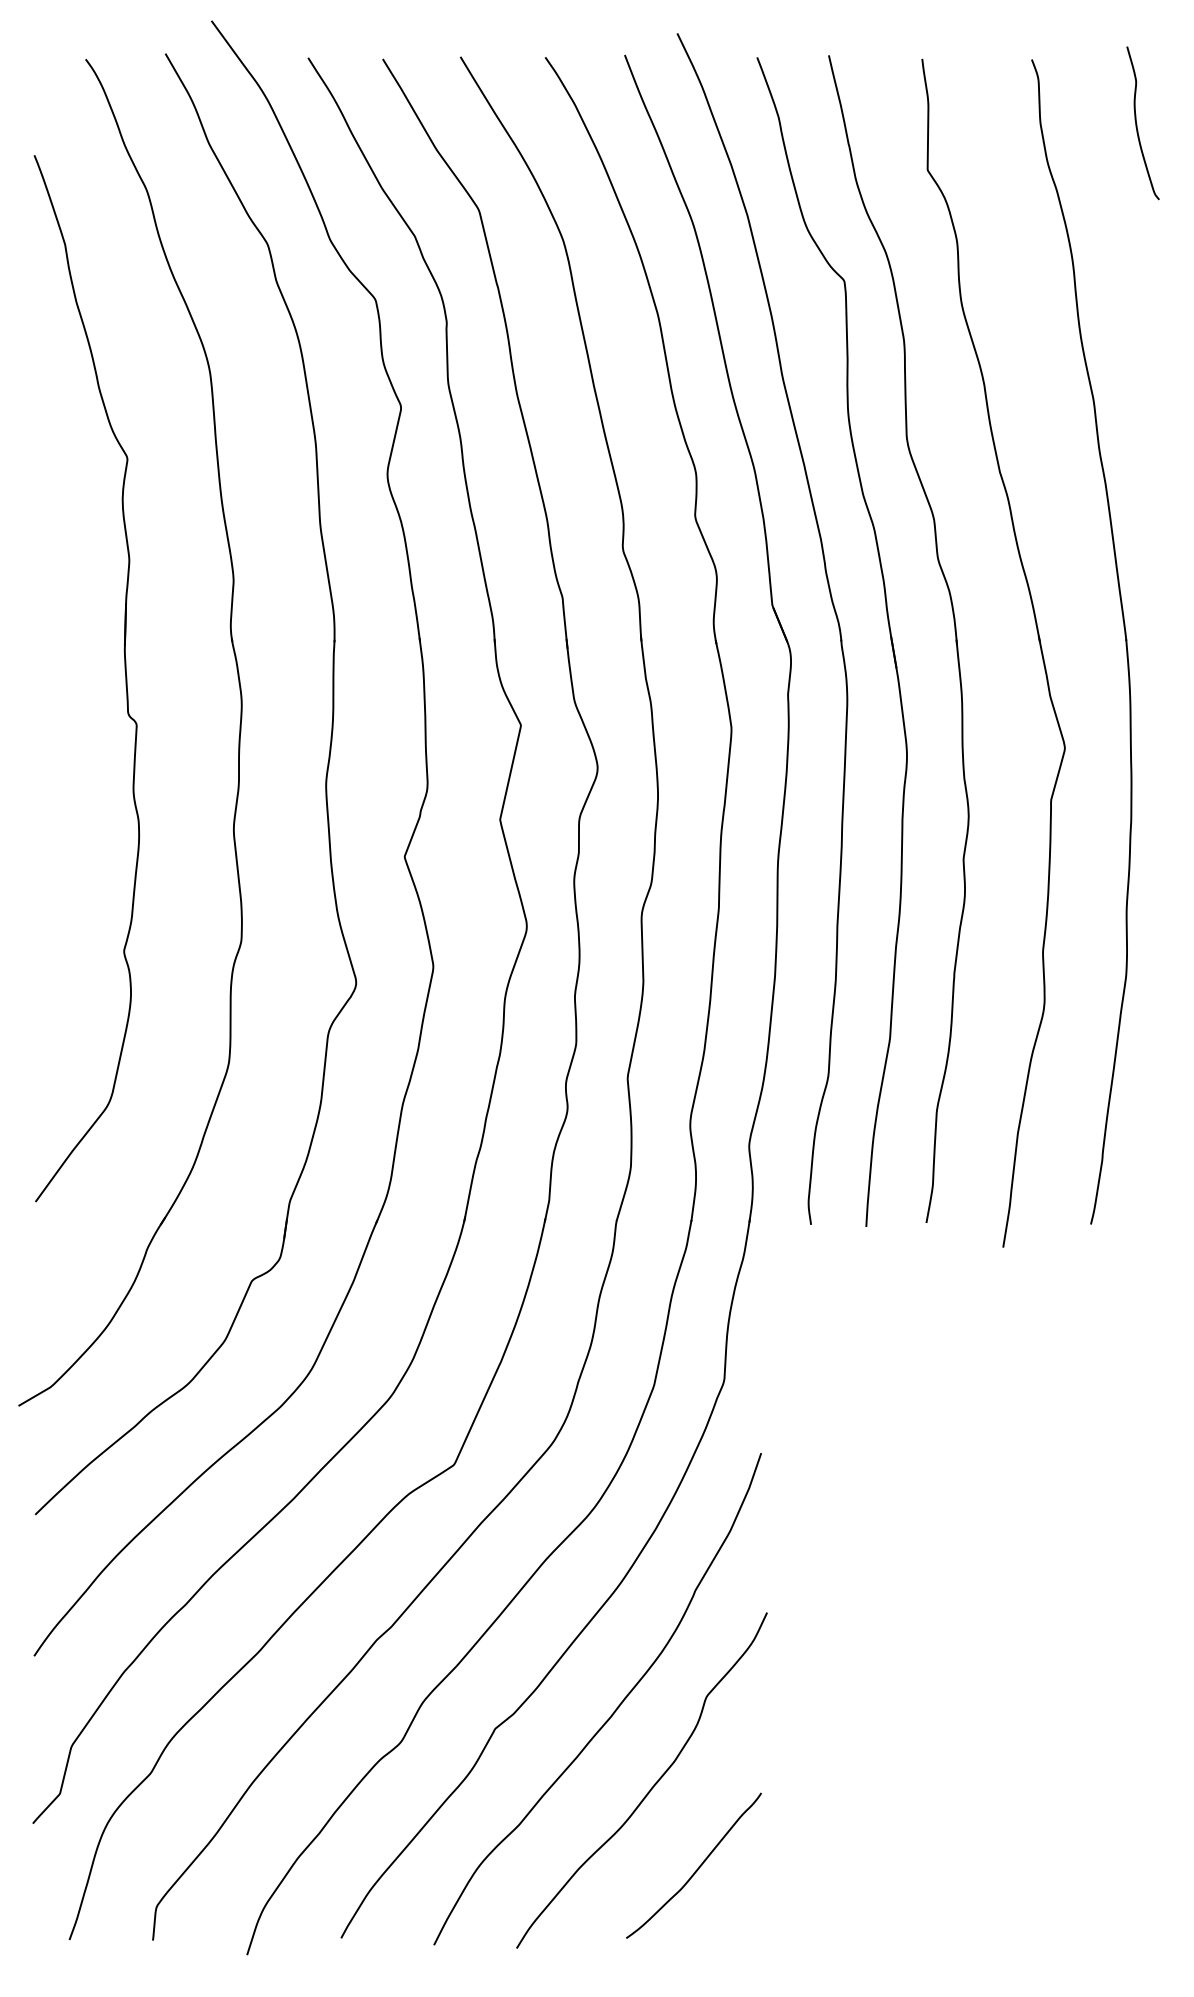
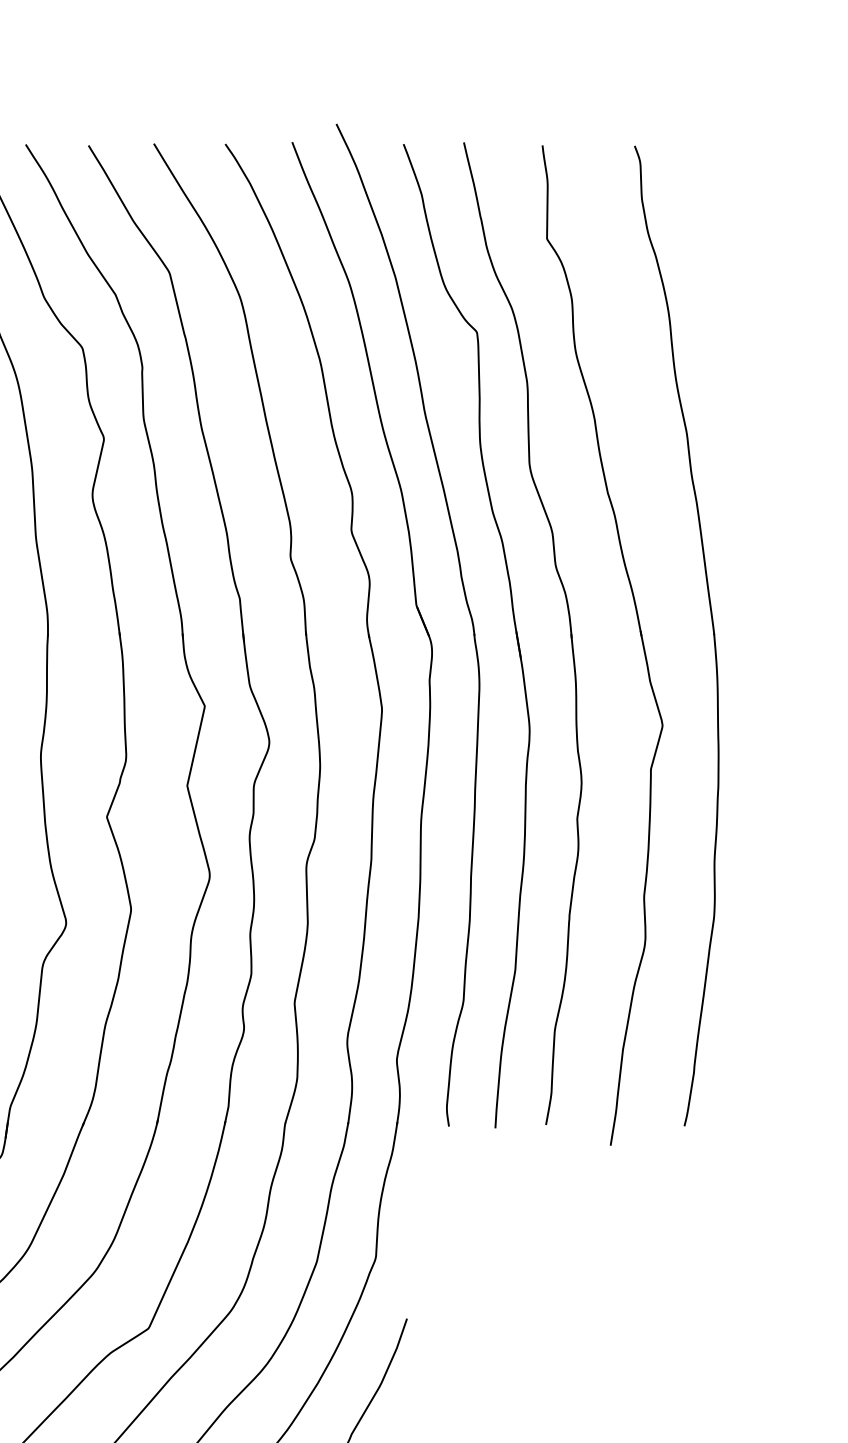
curve: (1137, 123) -> (723, 199), removed

